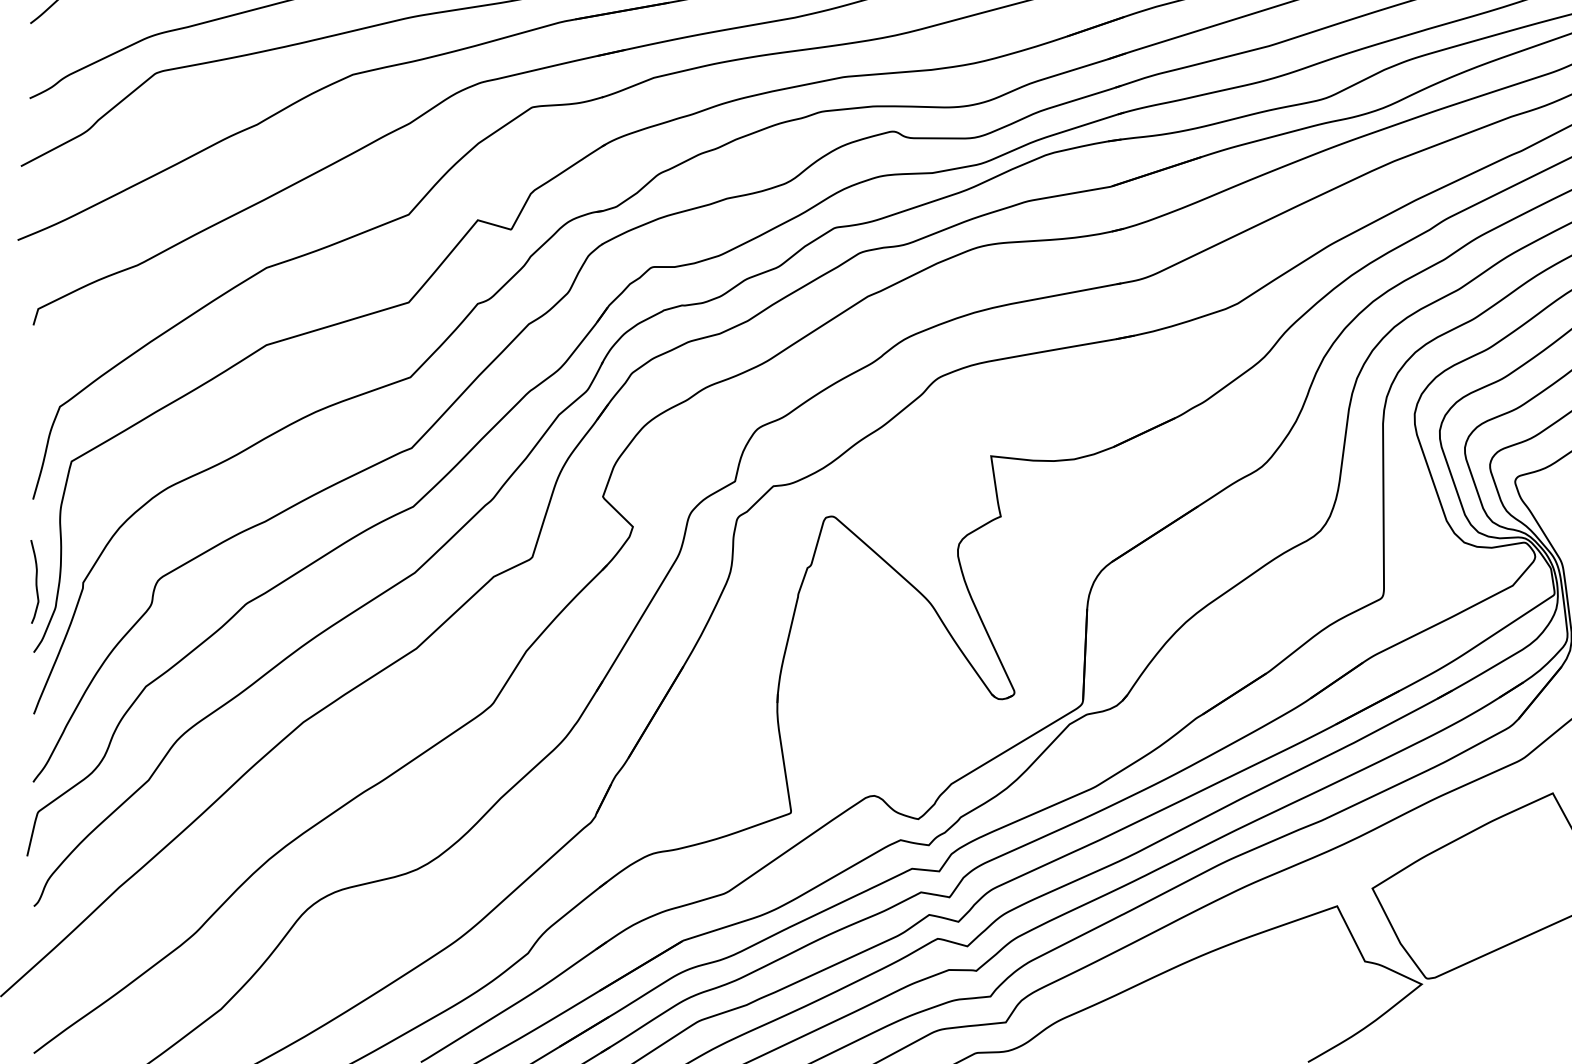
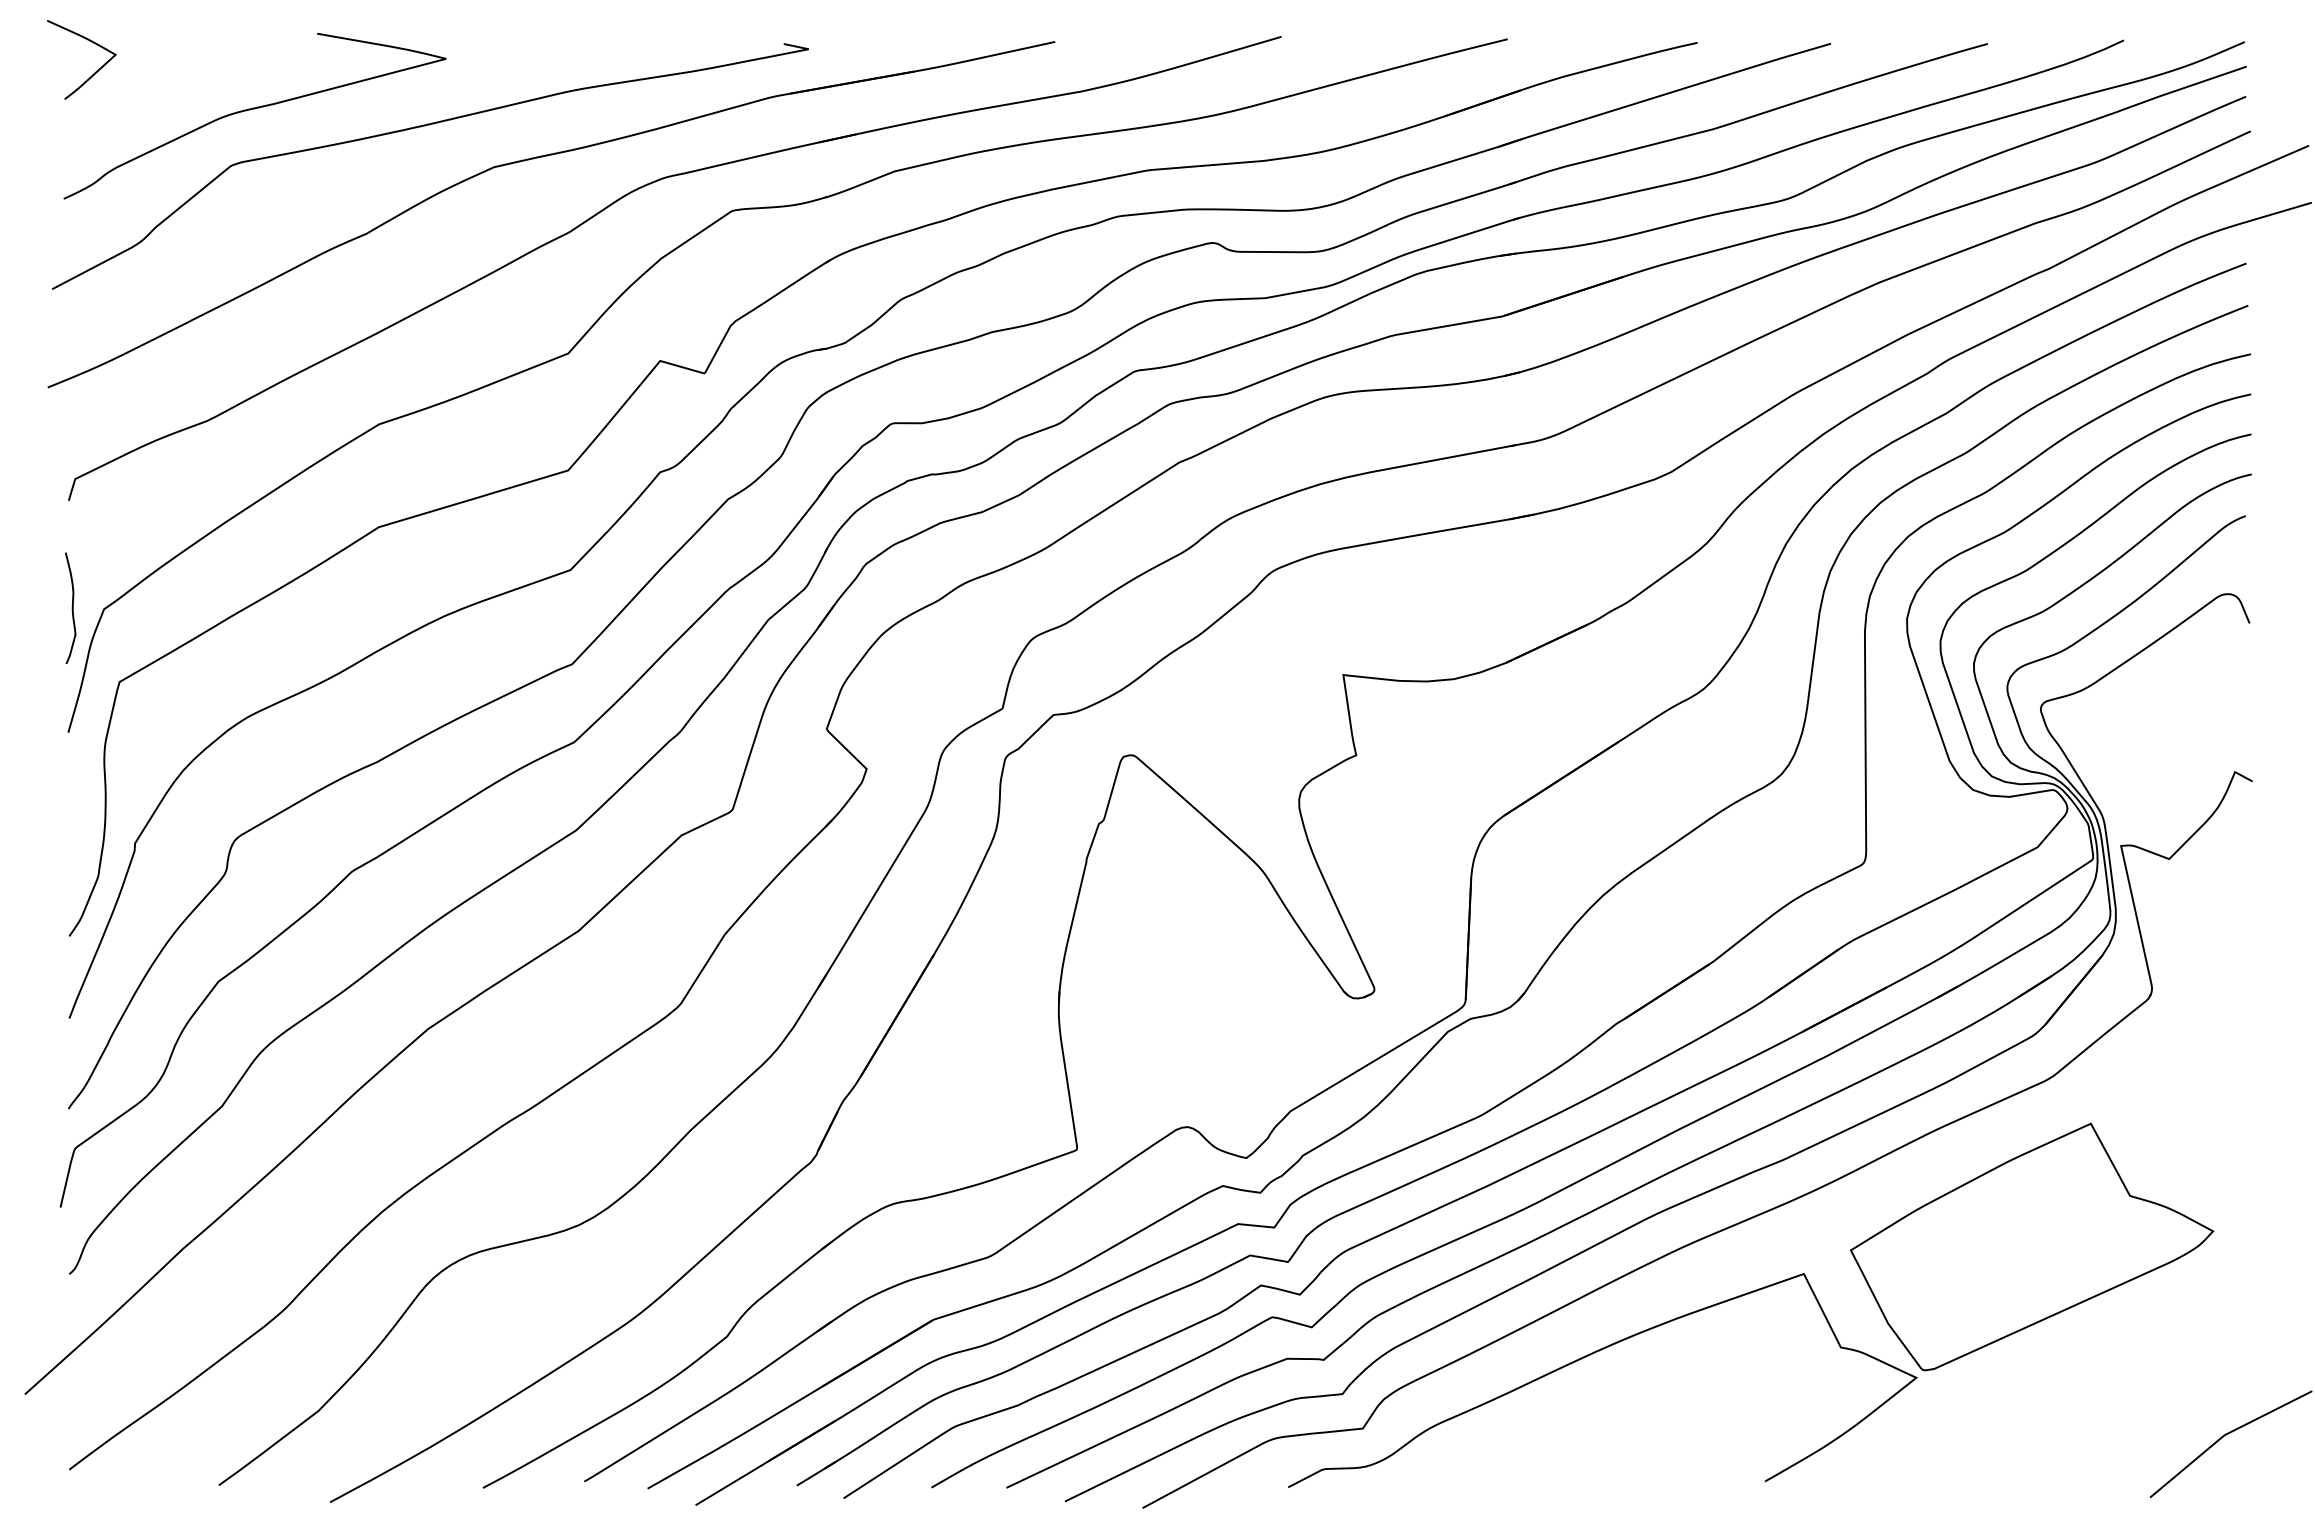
curve: (35, 581) -> (71, 607), moved

